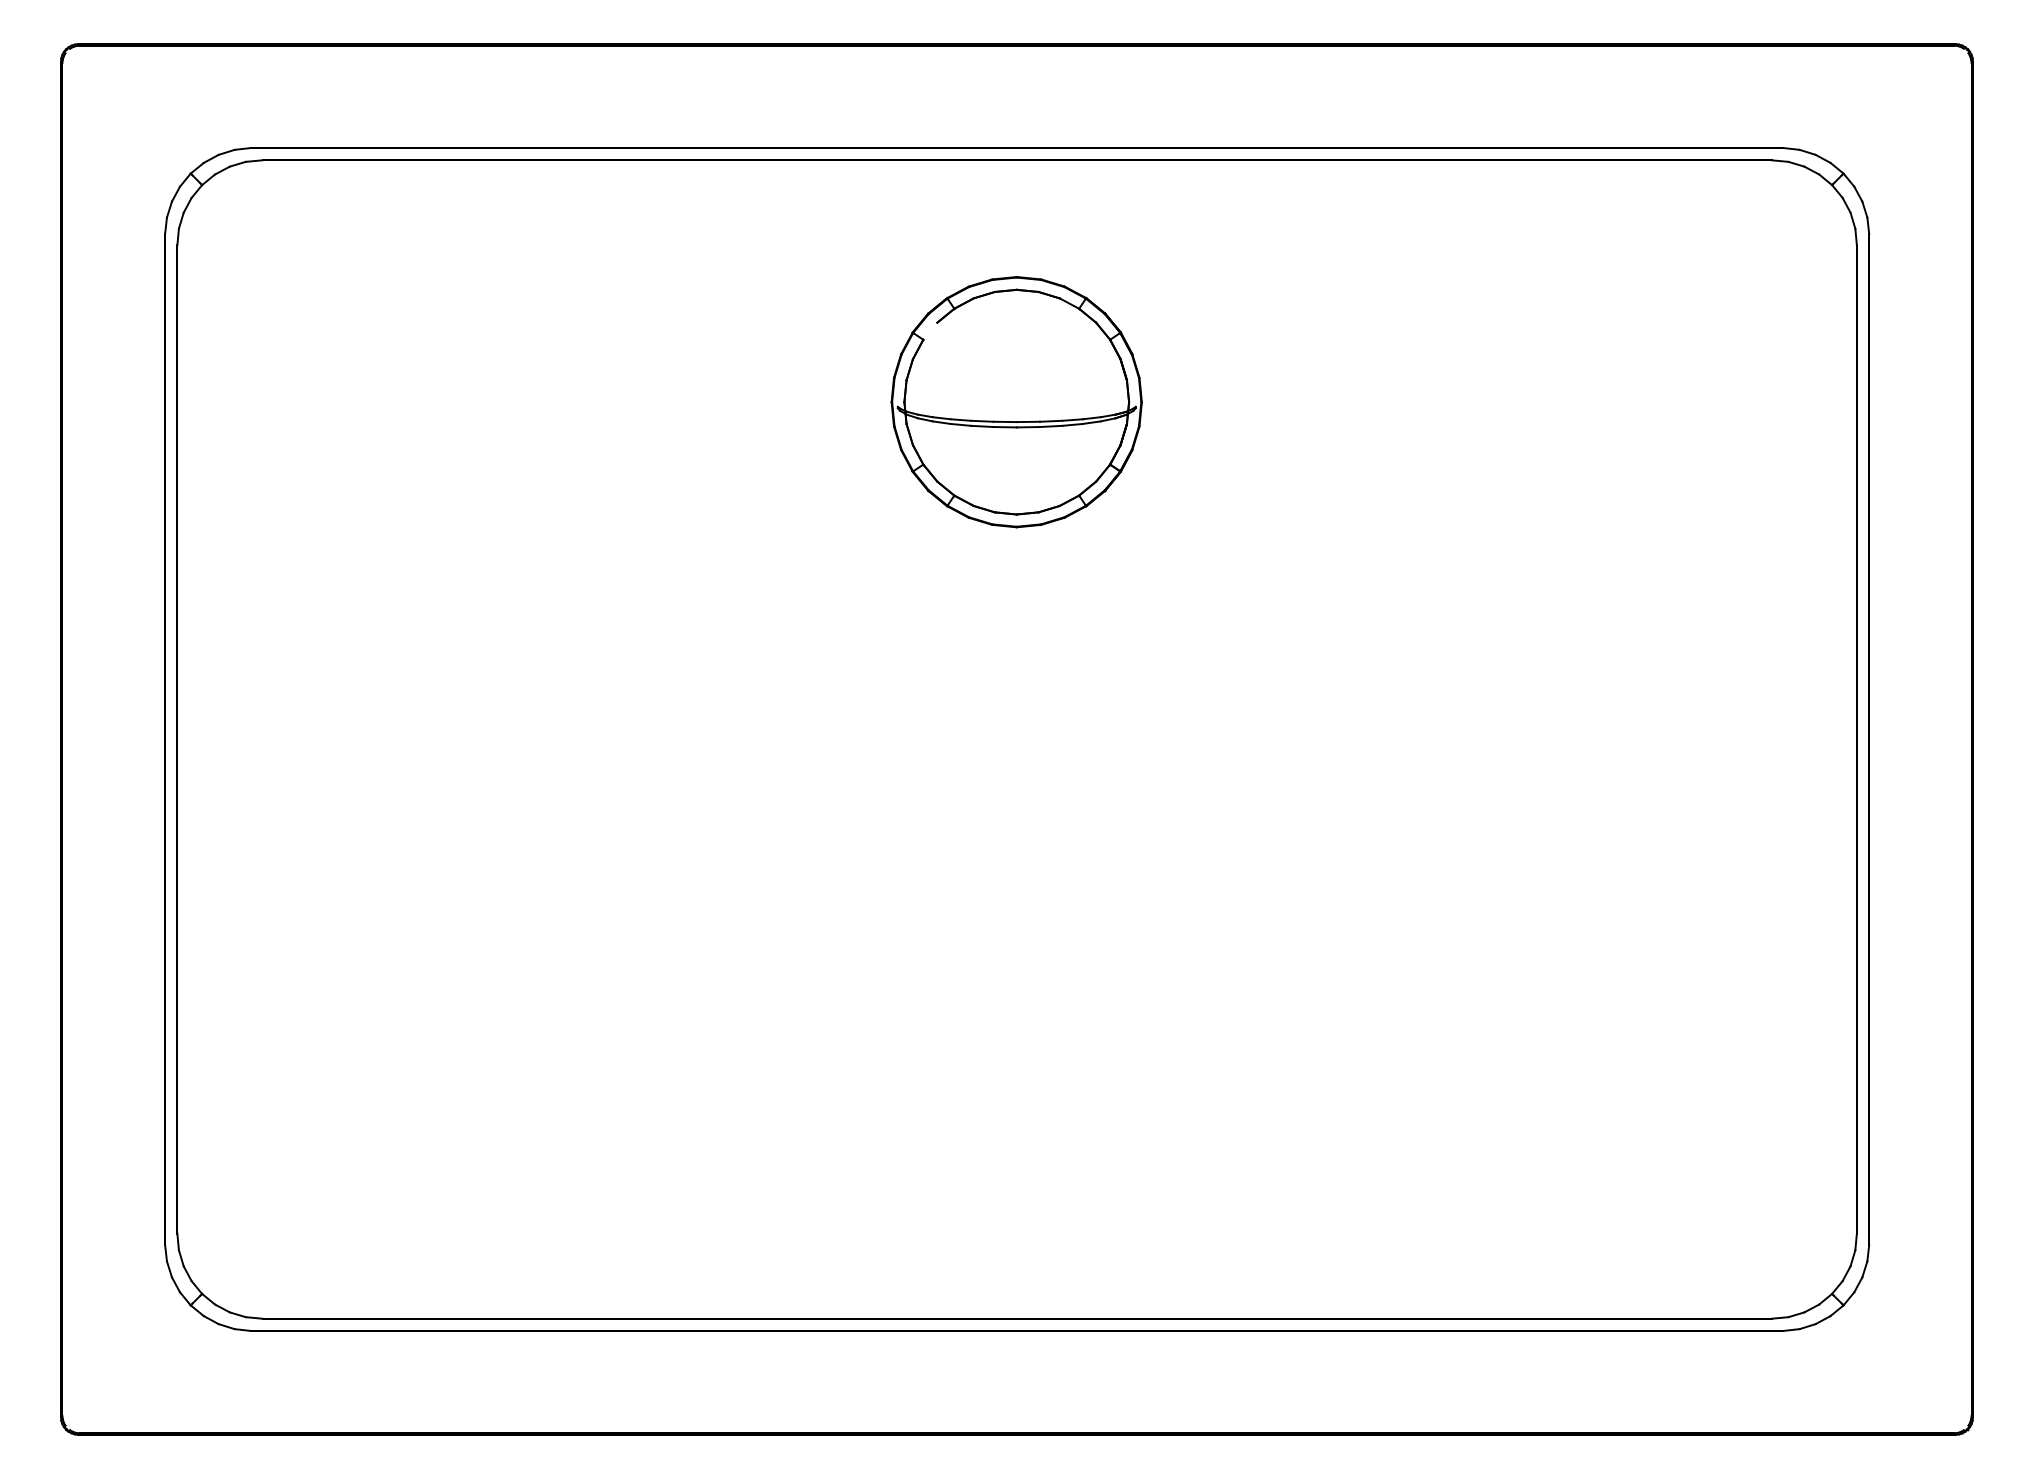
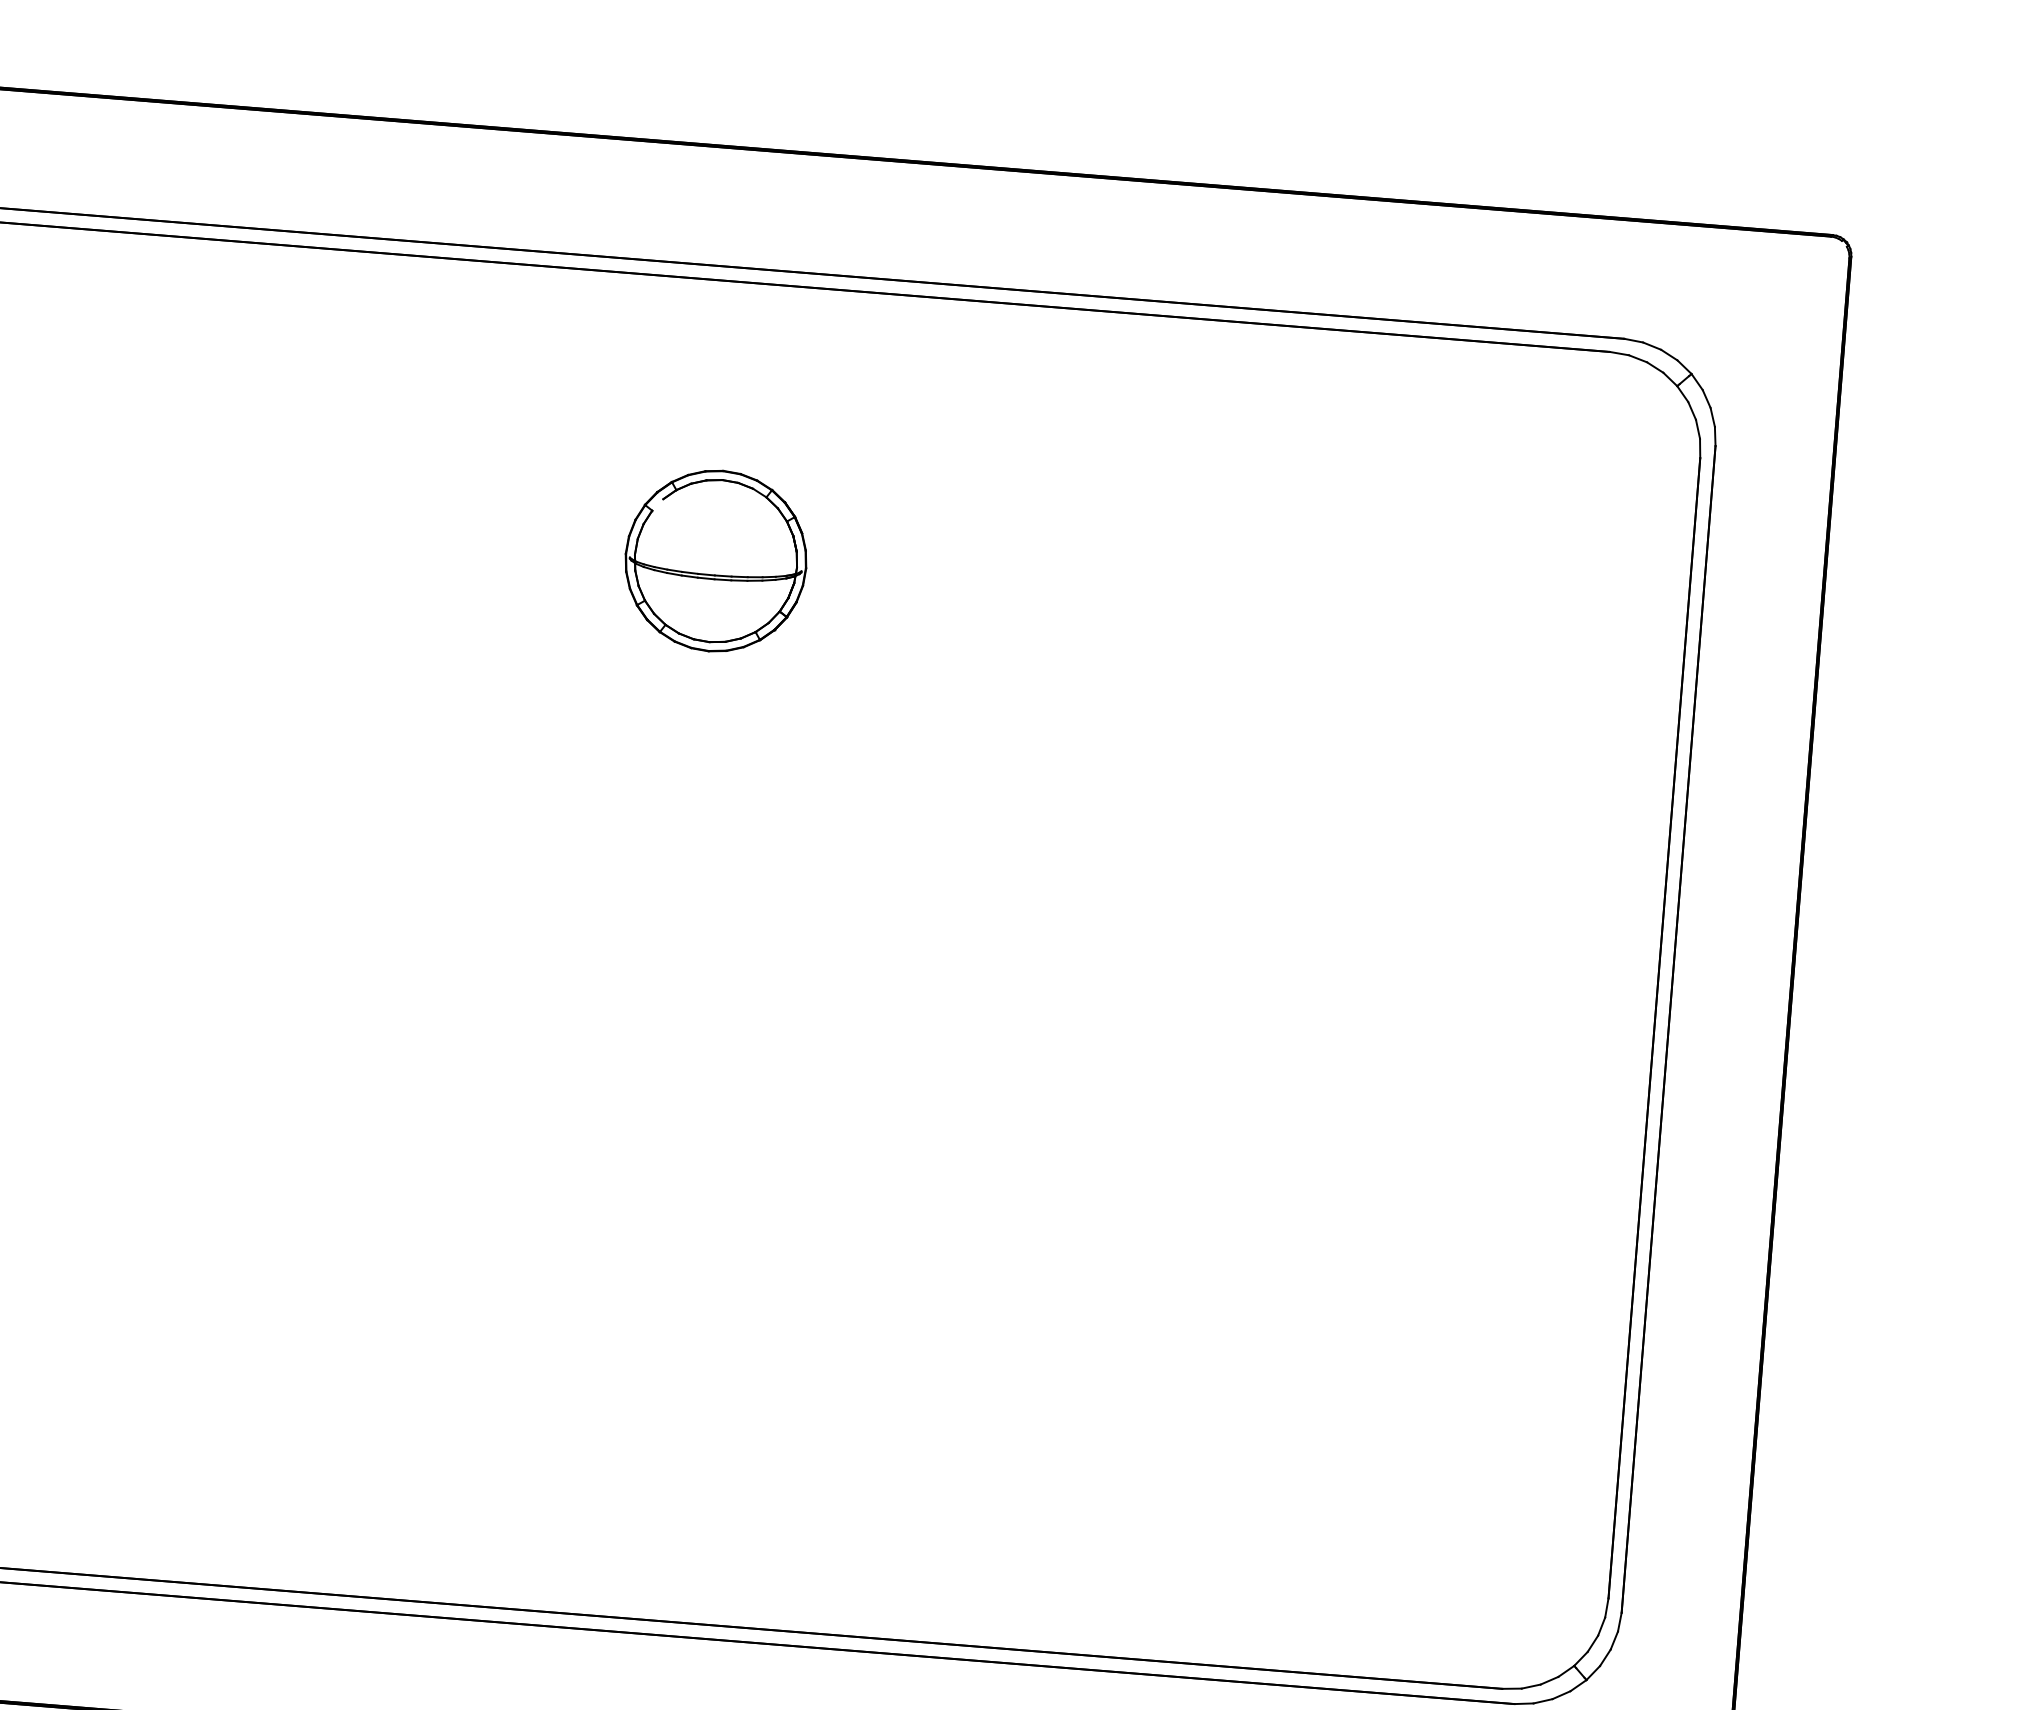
part: (1016, 402) -> (715, 561), size x0.62

